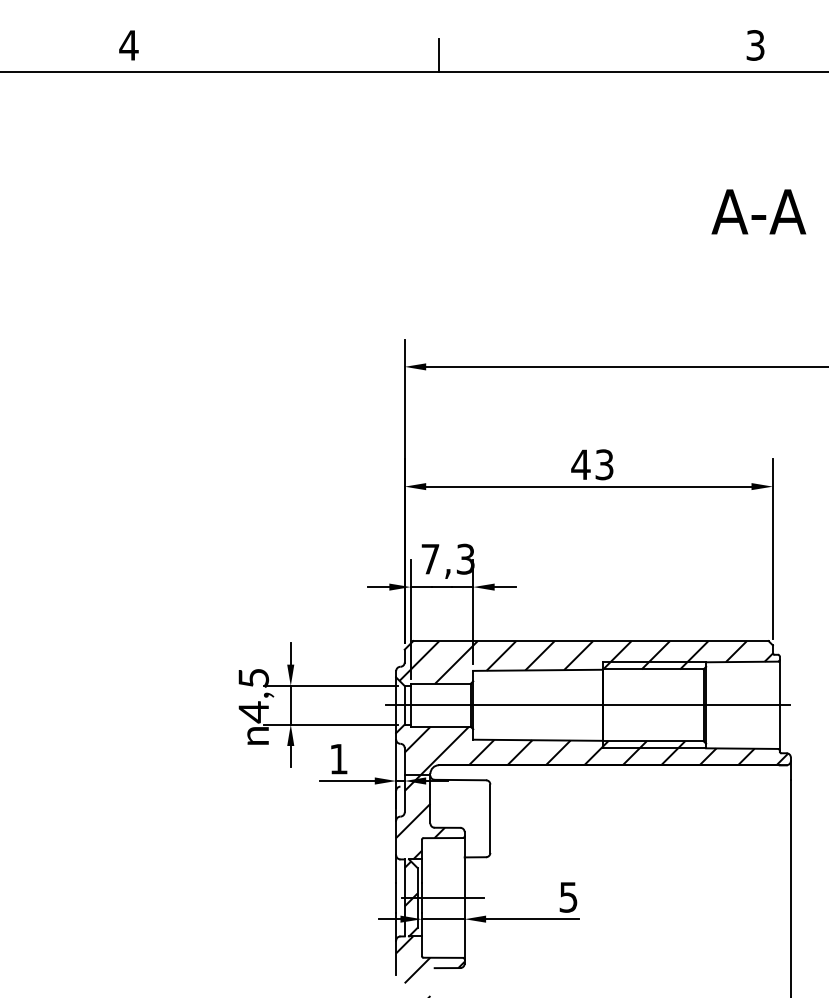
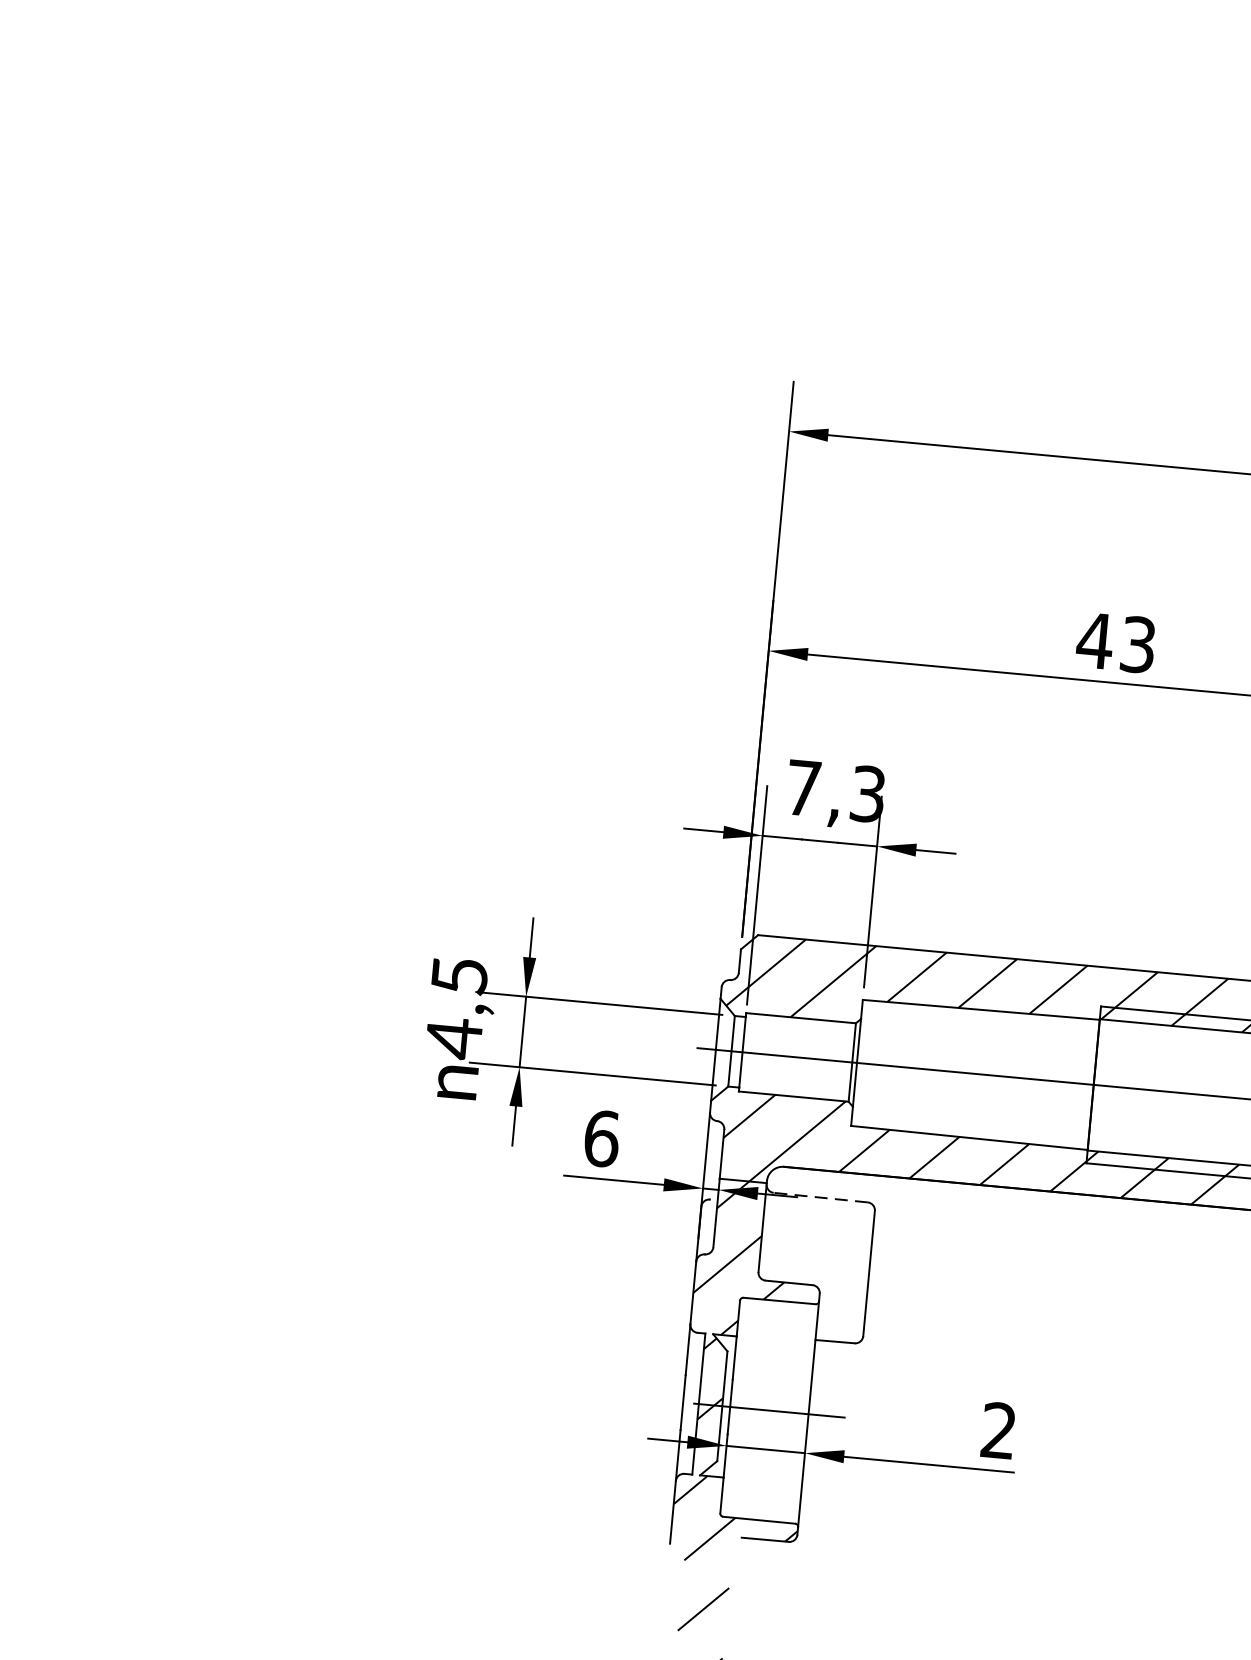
text: (338, 758) -> (601, 1137), 1 -> 6
line: (460, 780) -> (820, 1198), solid -> dashed
text: (568, 896) -> (998, 1429), 5 -> 2

